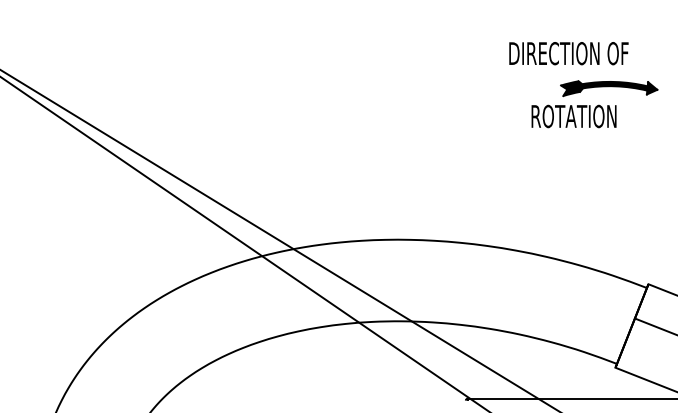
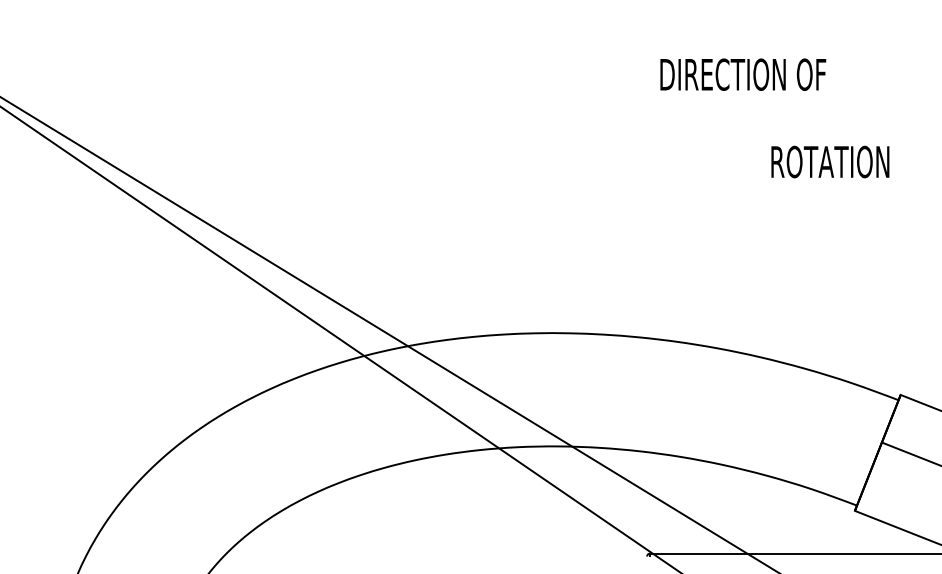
text: (569, 53) -> (743, 74), moved
part: (609, 88) -> (846, 123), removed
text: (574, 116) -> (830, 161), moved

